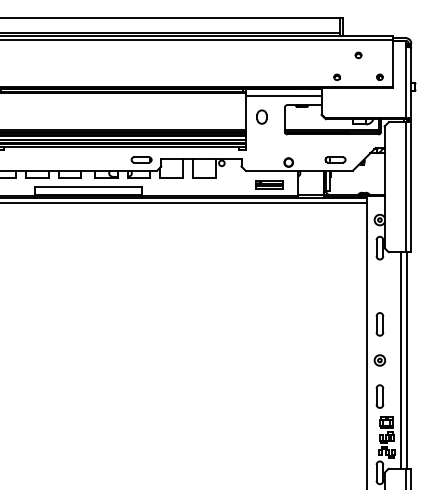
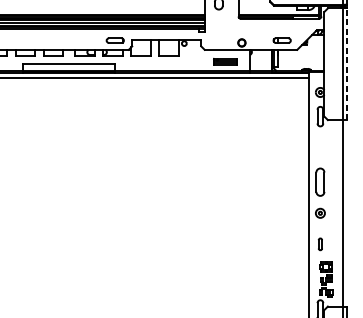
line: (411, 187) -> (347, 64), solid -> dashed
part: (379, 324) -> (320, 182), size x1.4
line: (401, 360) -> (338, 213), removed
part: (379, 396) -> (320, 244), size x0.6

